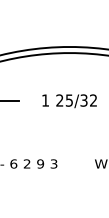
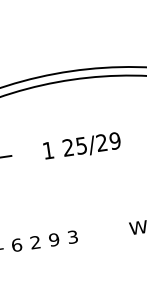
text: (88, 100) -> (108, 141), 25/32 -> 25/29

